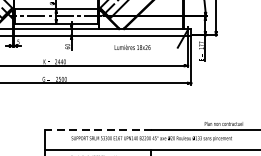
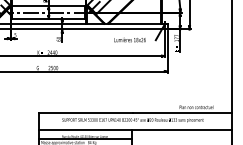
text: (132, 46) -> (129, 39), moved
line: (97, 129) -> (85, 112), dashed -> solid

